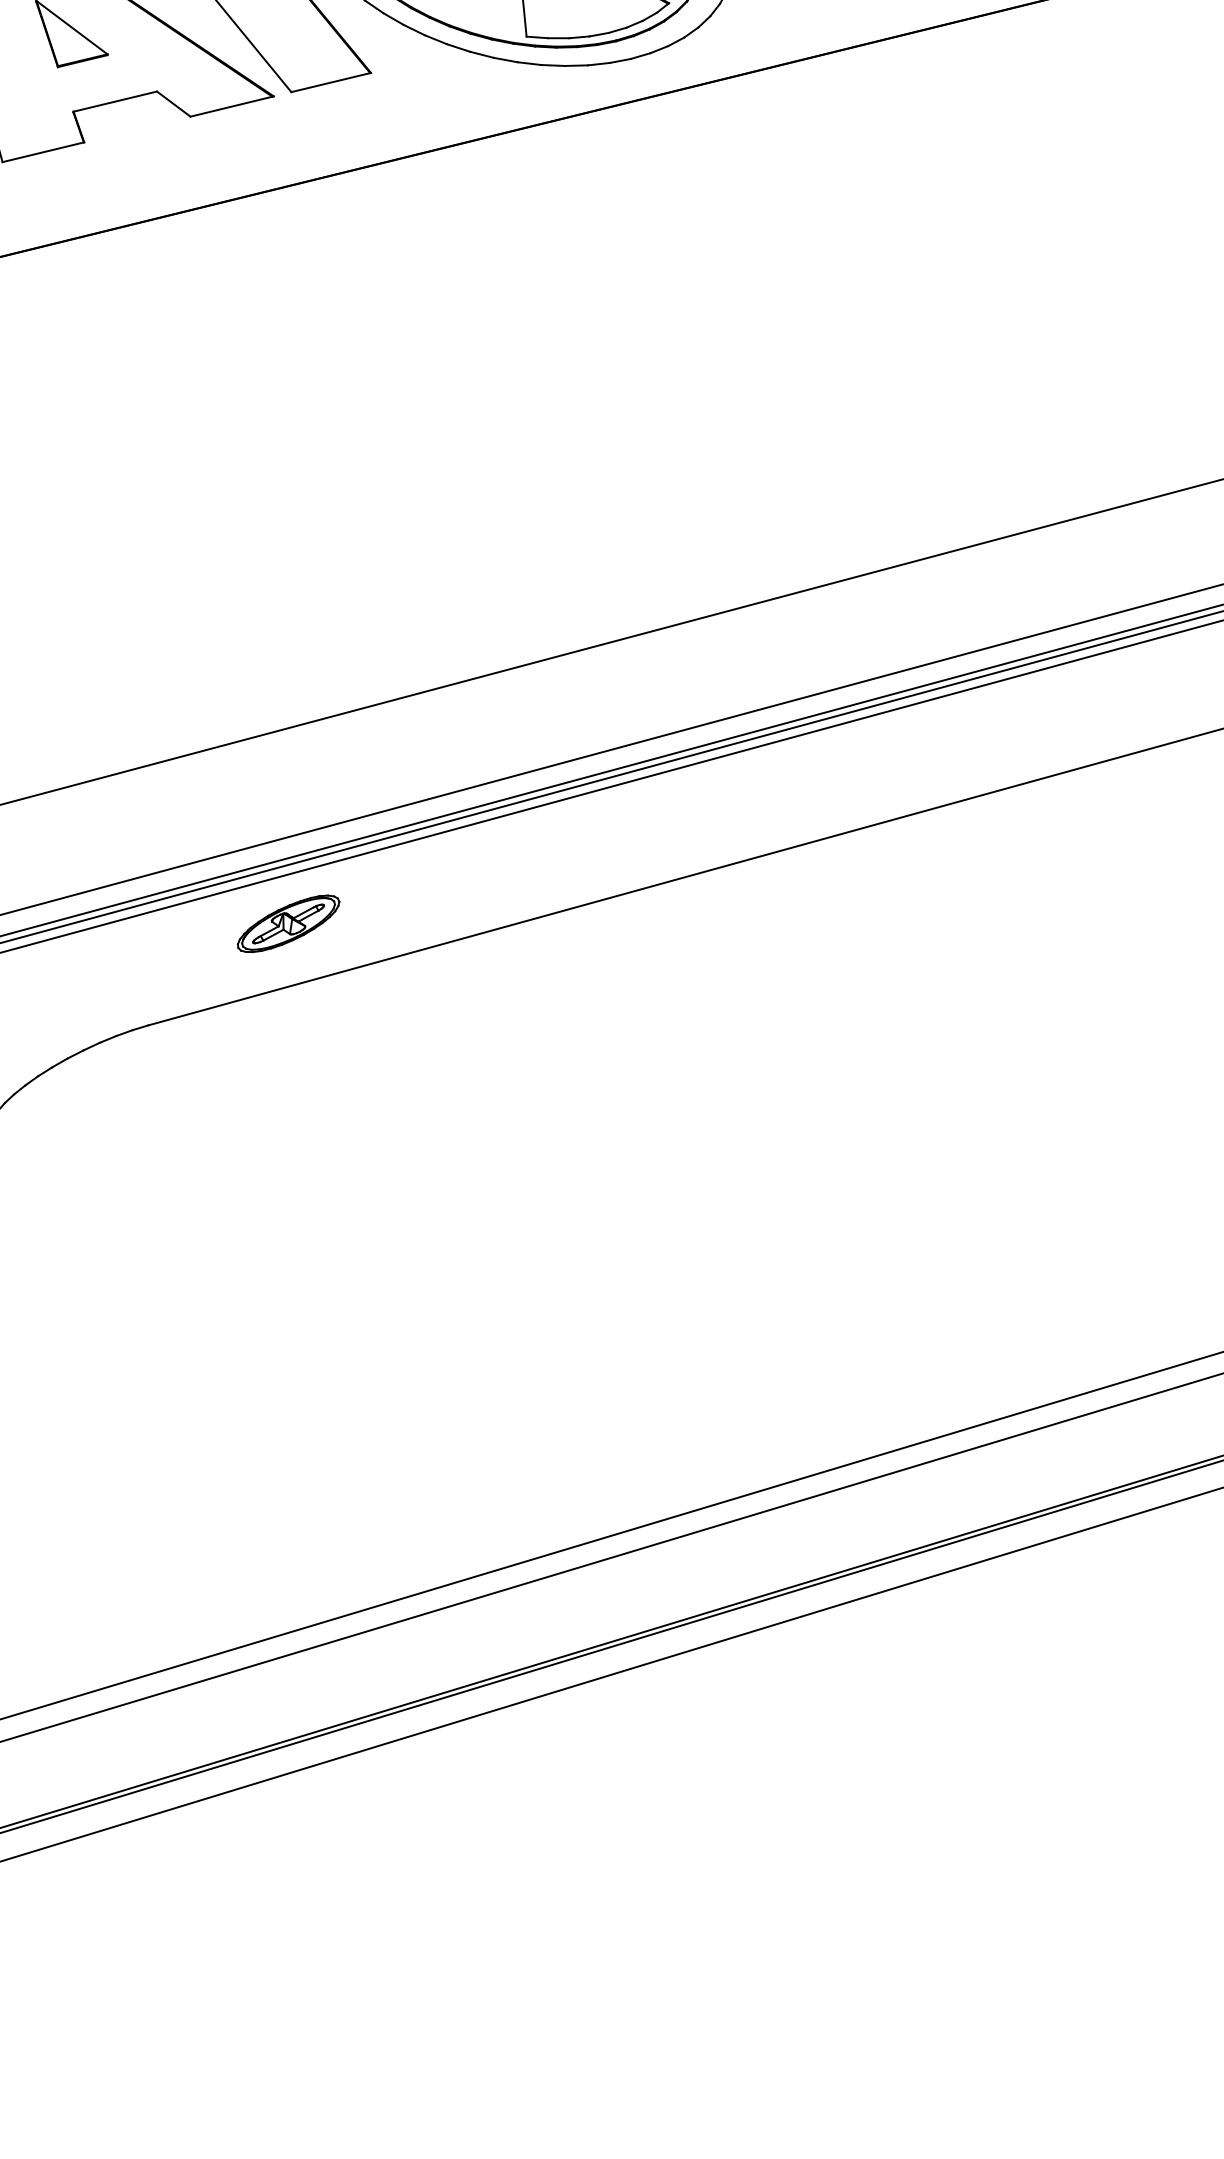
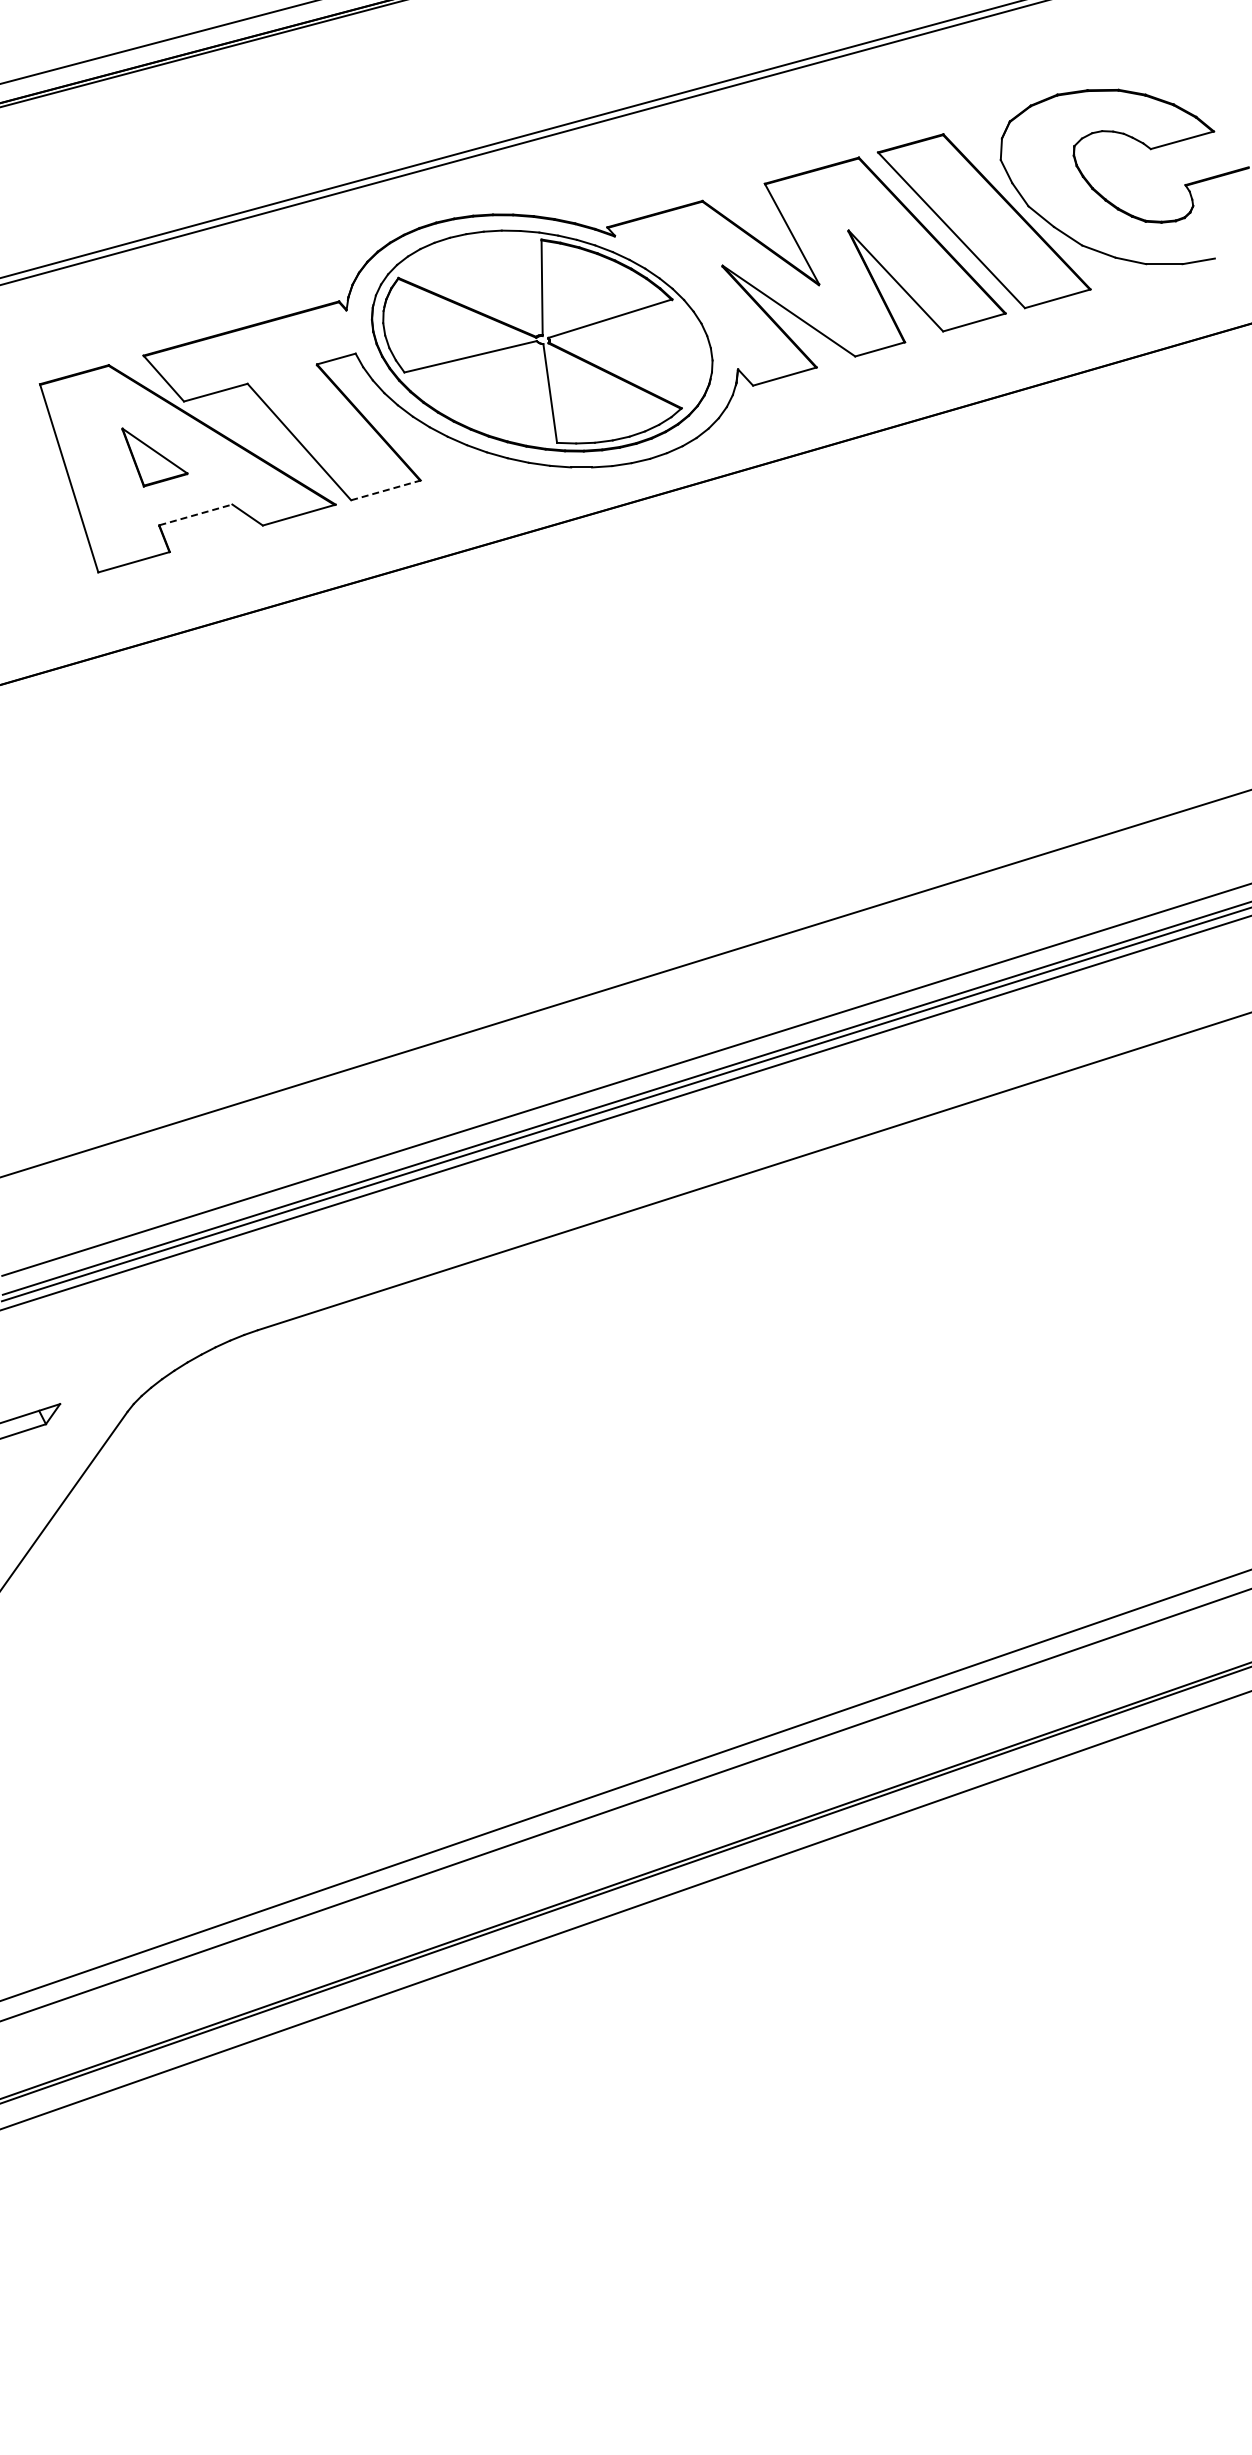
line: (331, 82) -> (386, 490), solid -> dashed
line: (114, 101) -> (195, 514), solid -> dashed
part: (288, 923) -> (378, 1235), removed

